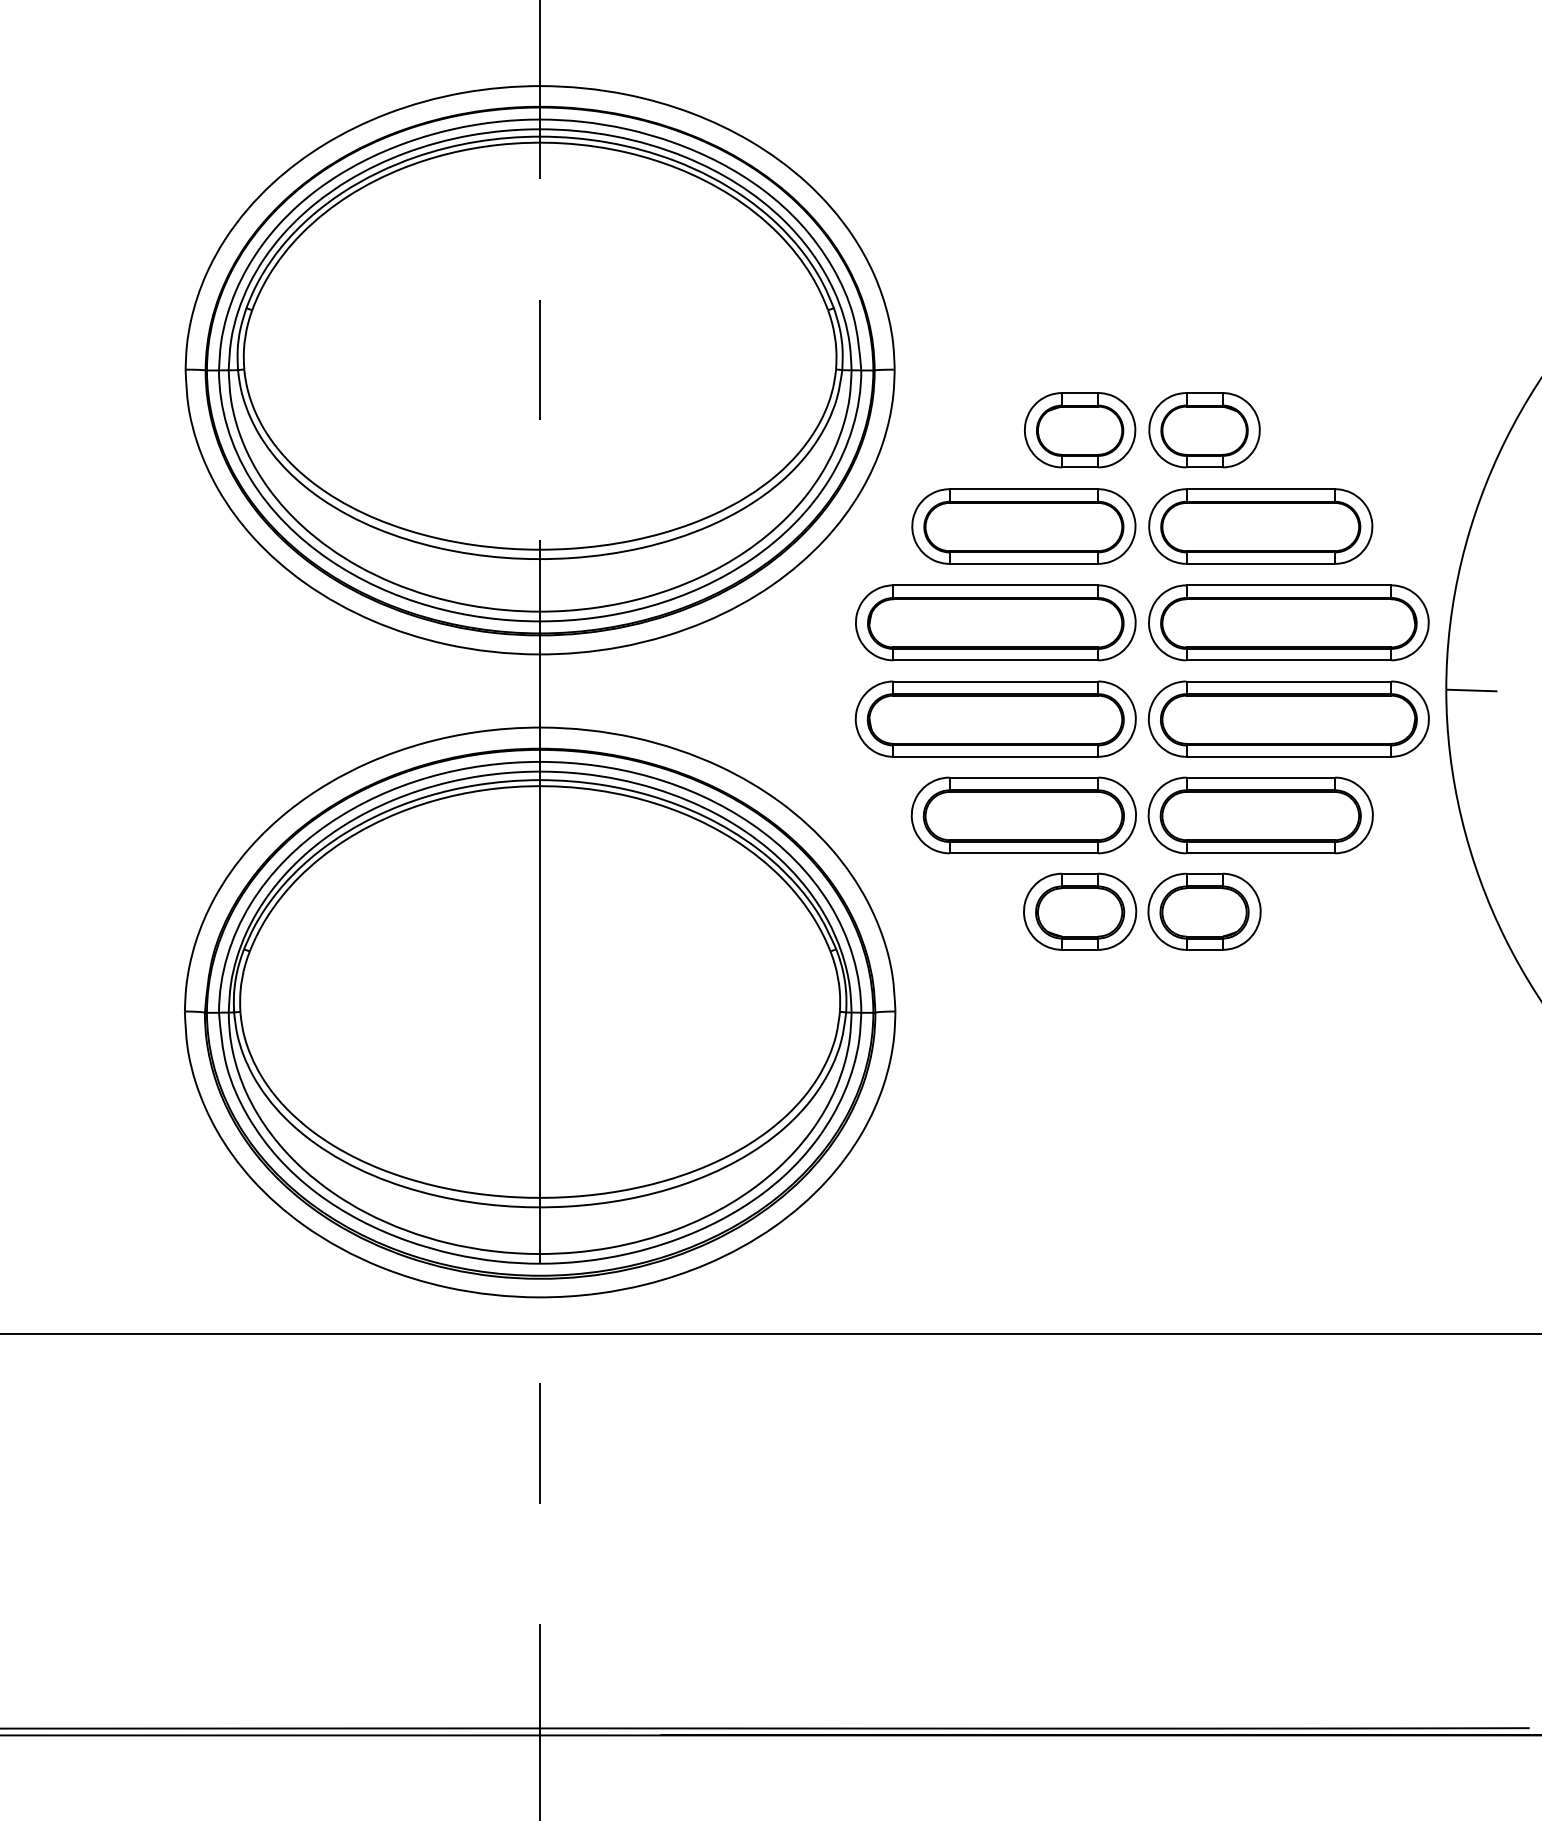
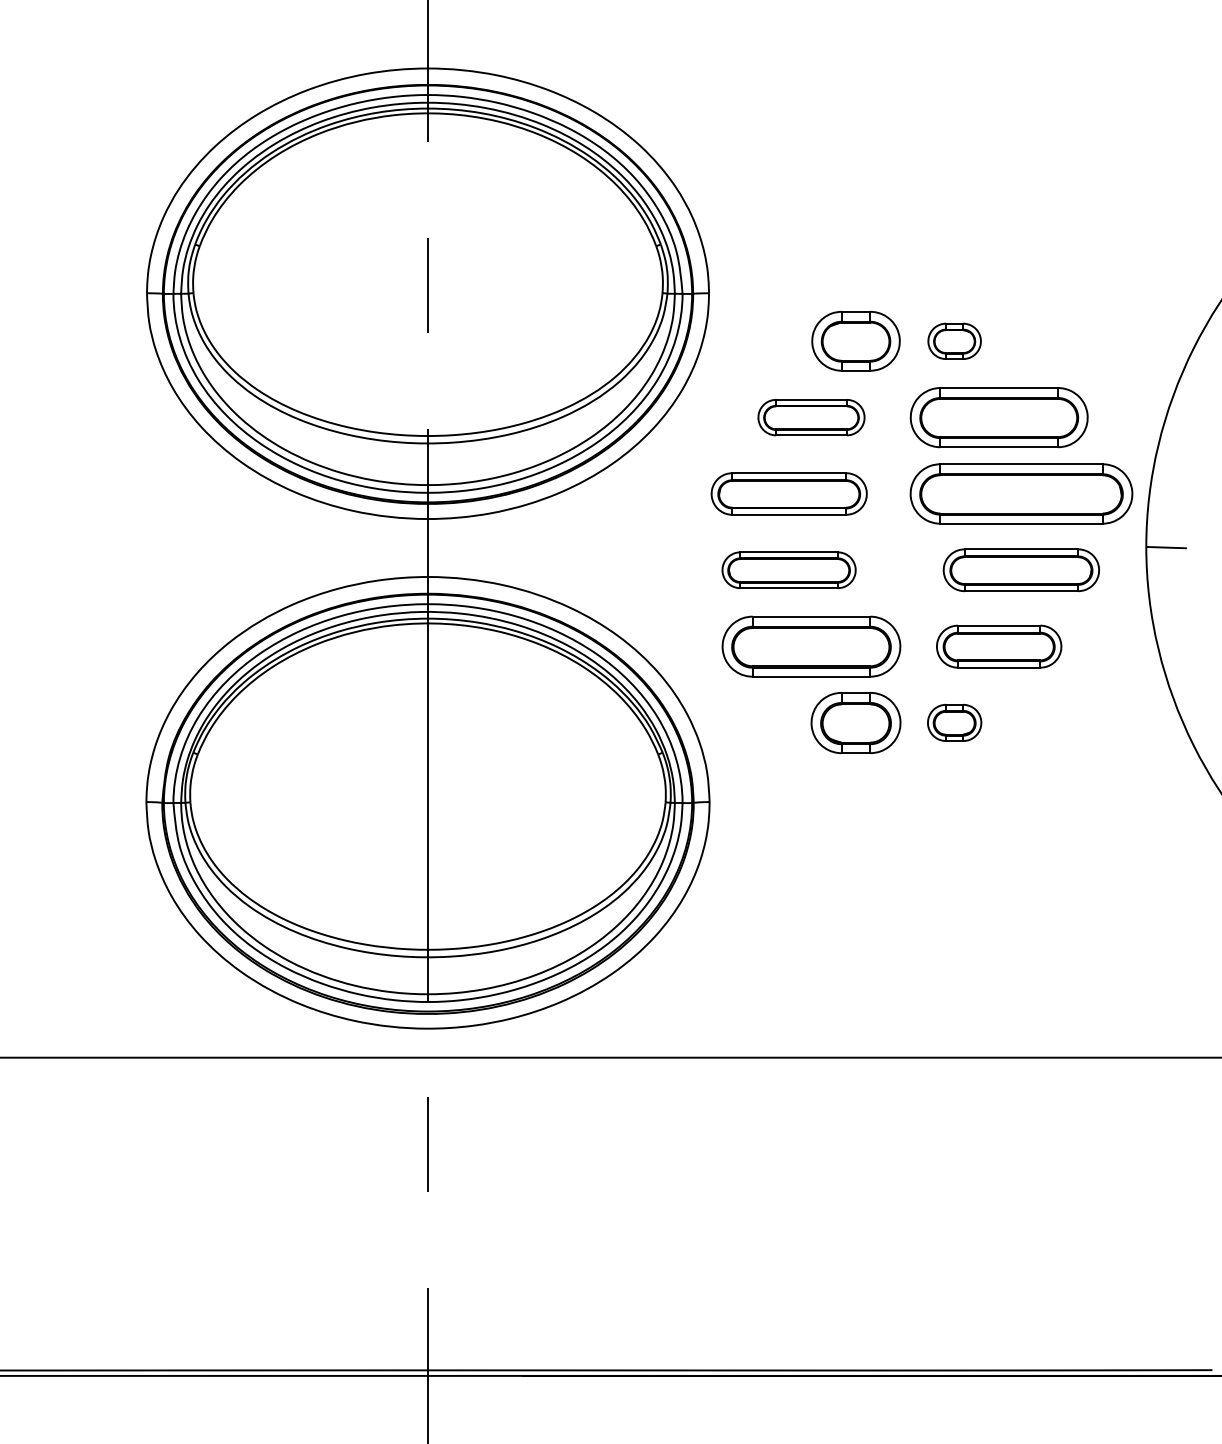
part: (1204, 430) -> (954, 341), size x0.6
part: (1023, 526) -> (811, 417), size x0.6
part: (995, 622) -> (788, 493), size x0.7
part: (995, 718) -> (788, 569), size x0.6
part: (1288, 718) -> (1021, 569), size x0.7
part: (1260, 815) -> (999, 646), size x0.7
part: (1204, 911) -> (954, 722), size x0.6

